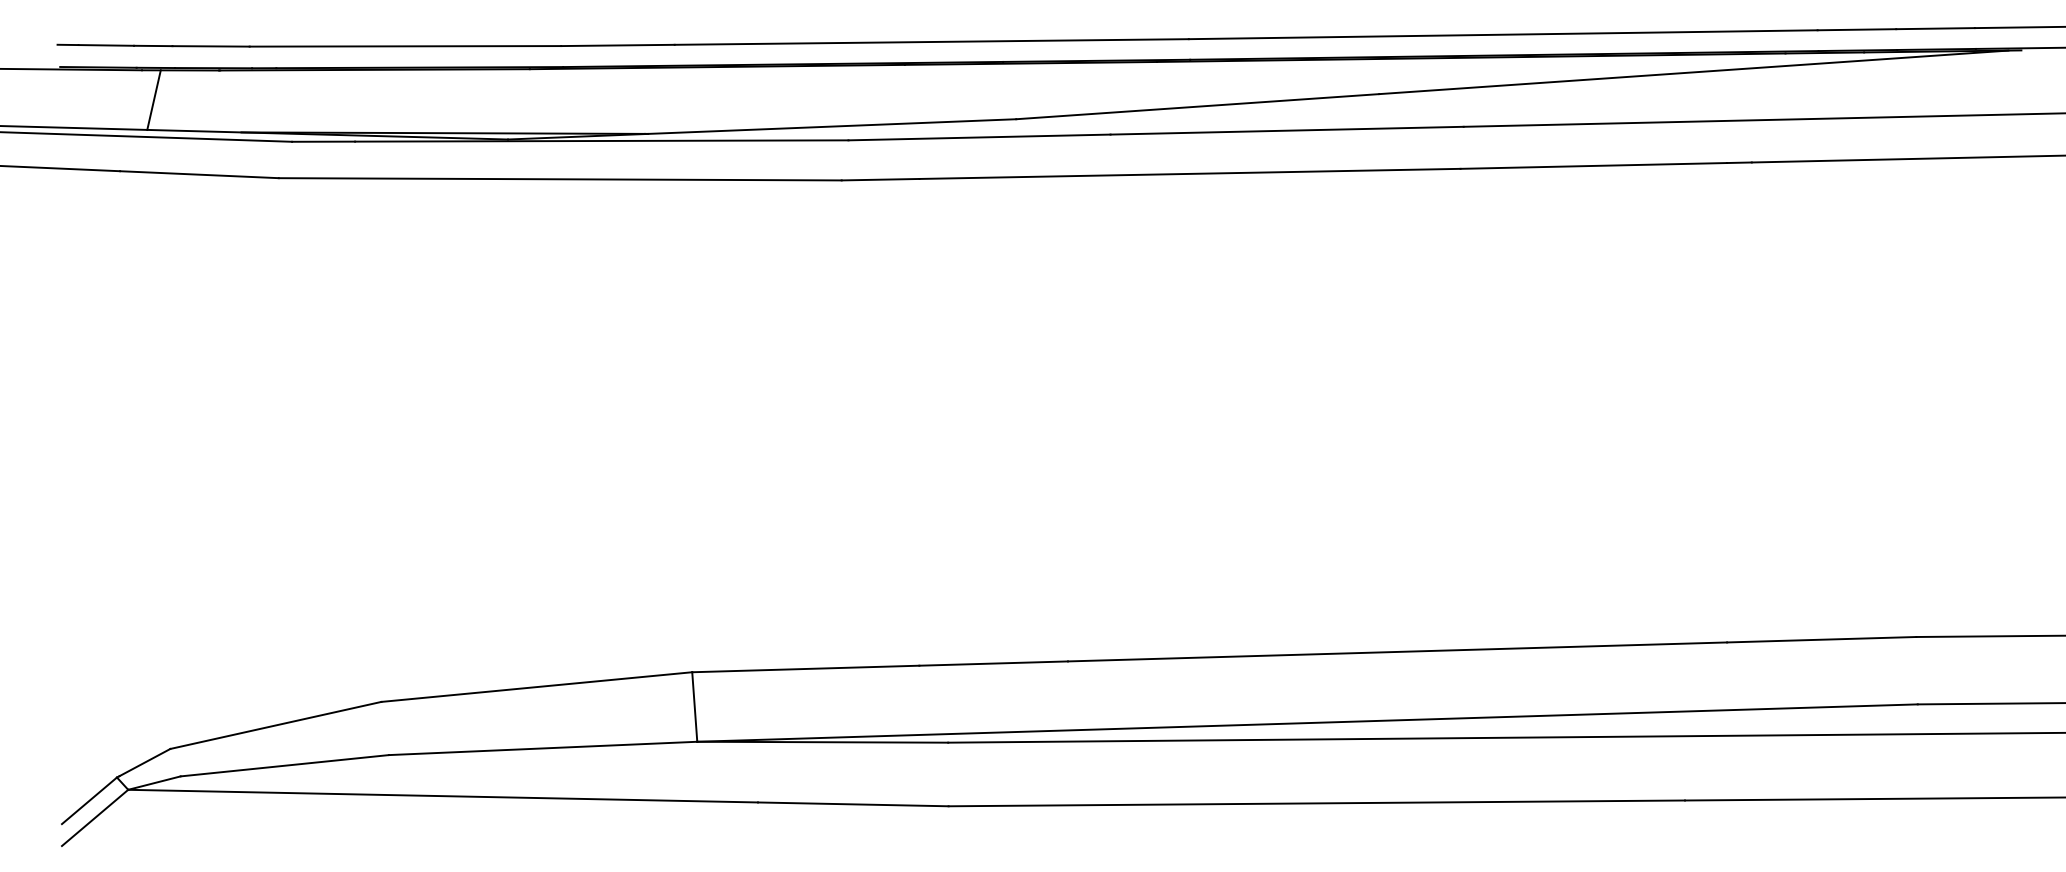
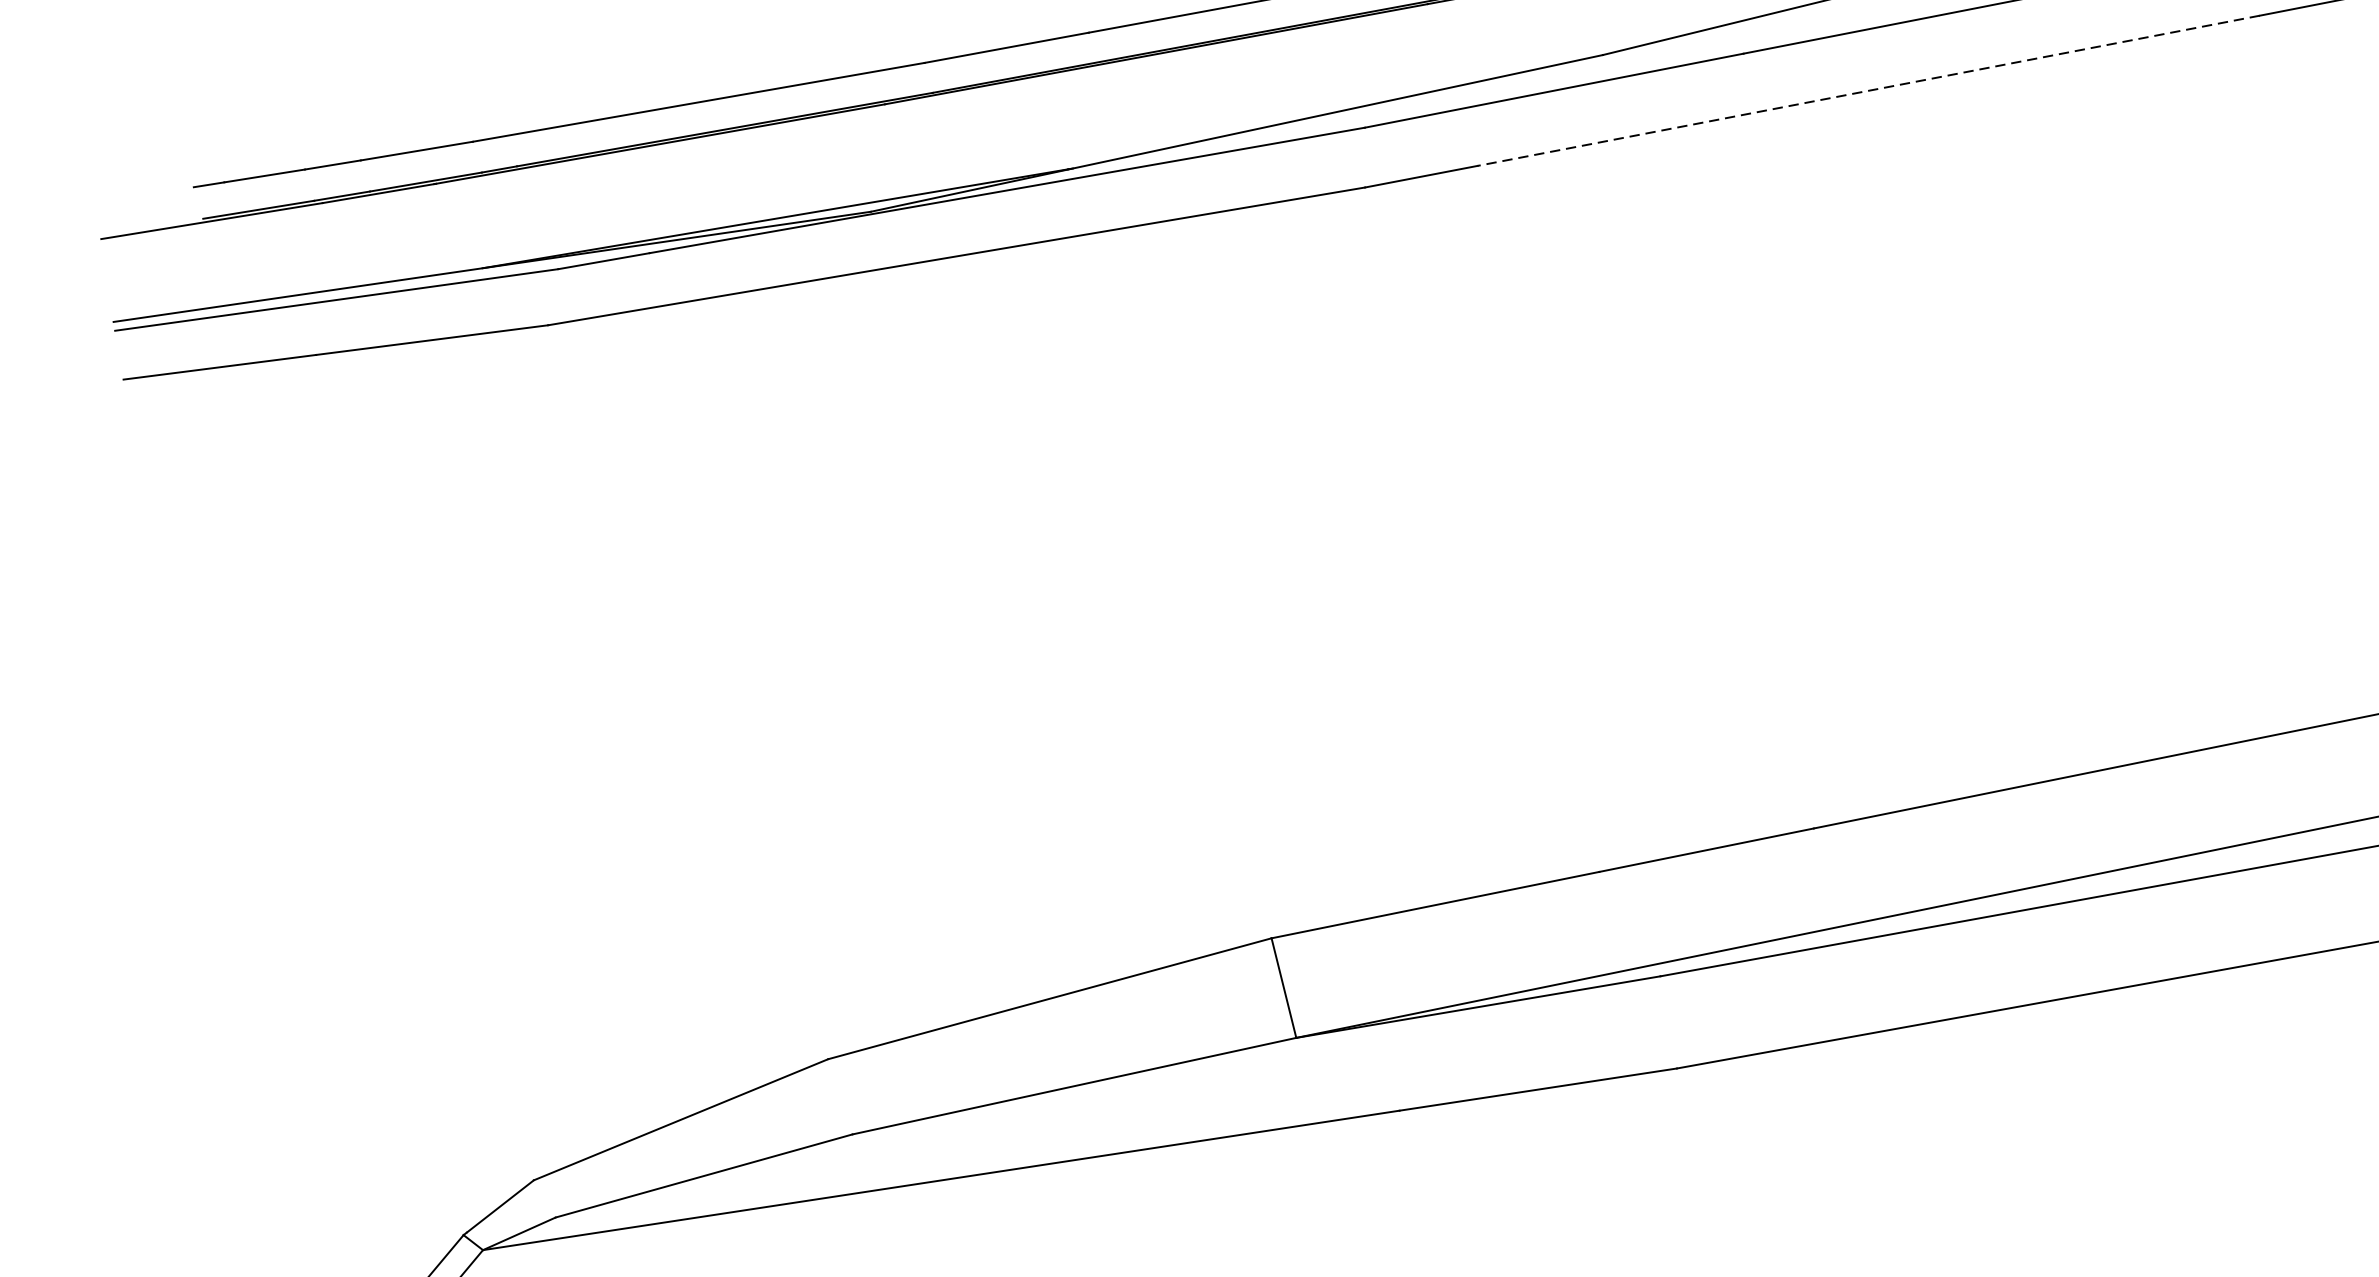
line: (153, 99) -> (346, 242), removed
line: (1189, 173) -> (1867, 90), solid -> dashed

